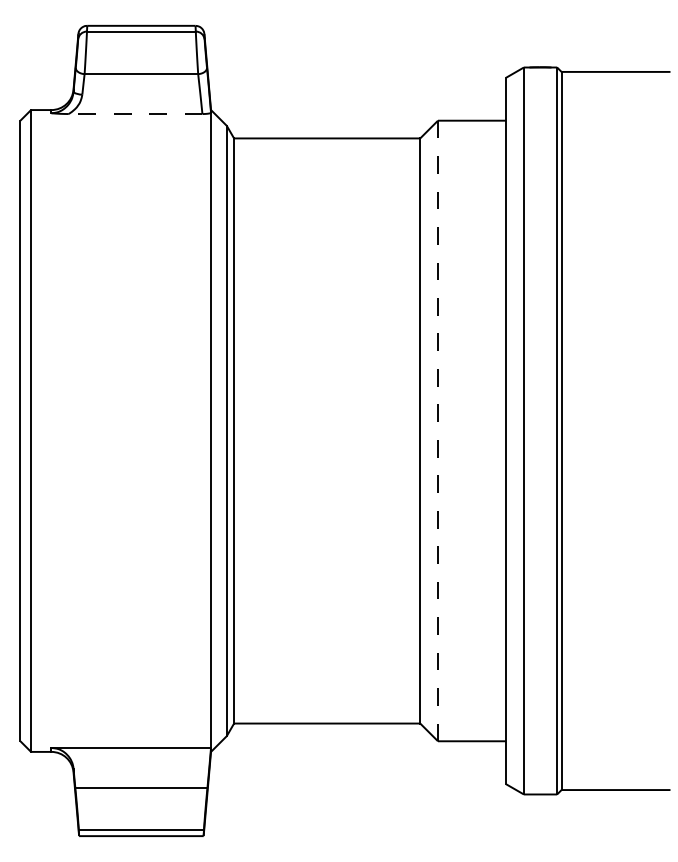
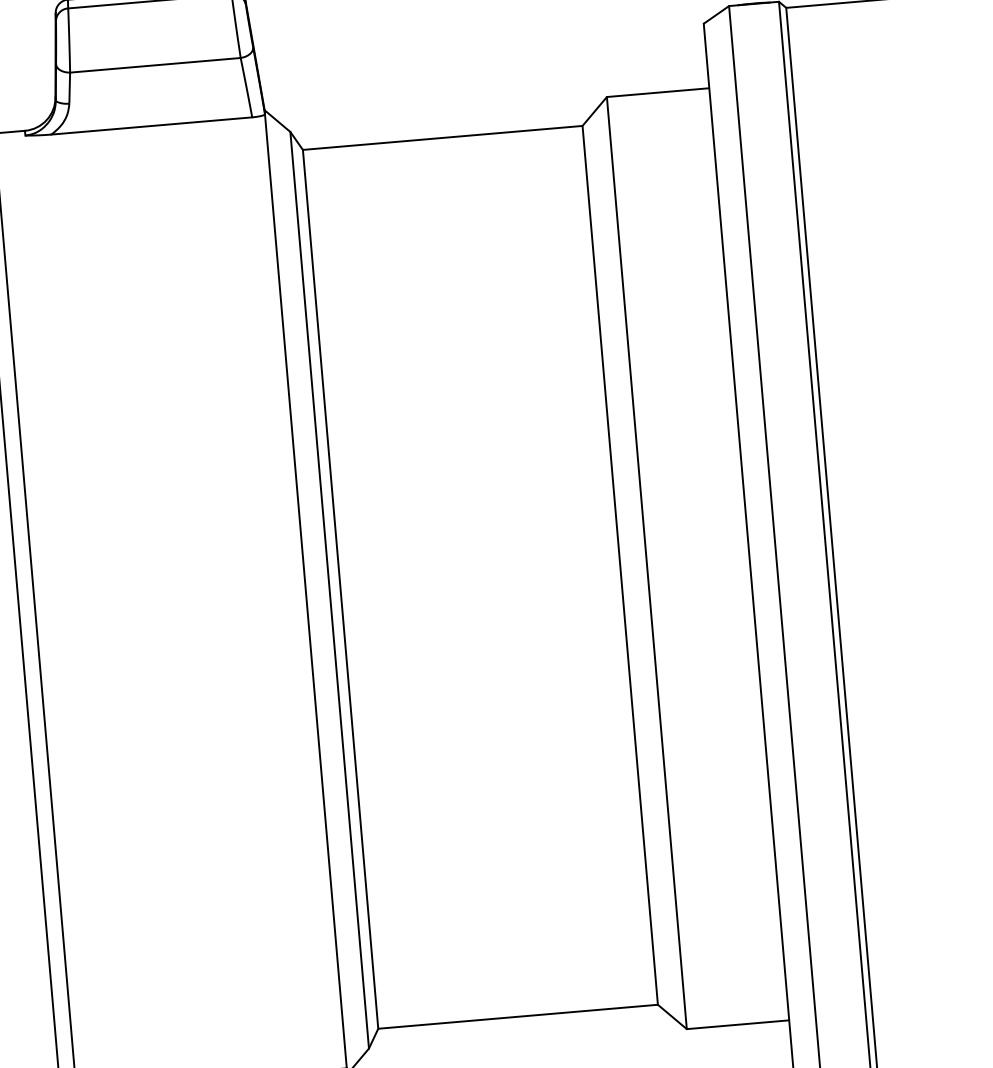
line: (135, 114) -> (151, 126), dashed -> solid
line: (437, 430) -> (646, 562), dashed -> solid

